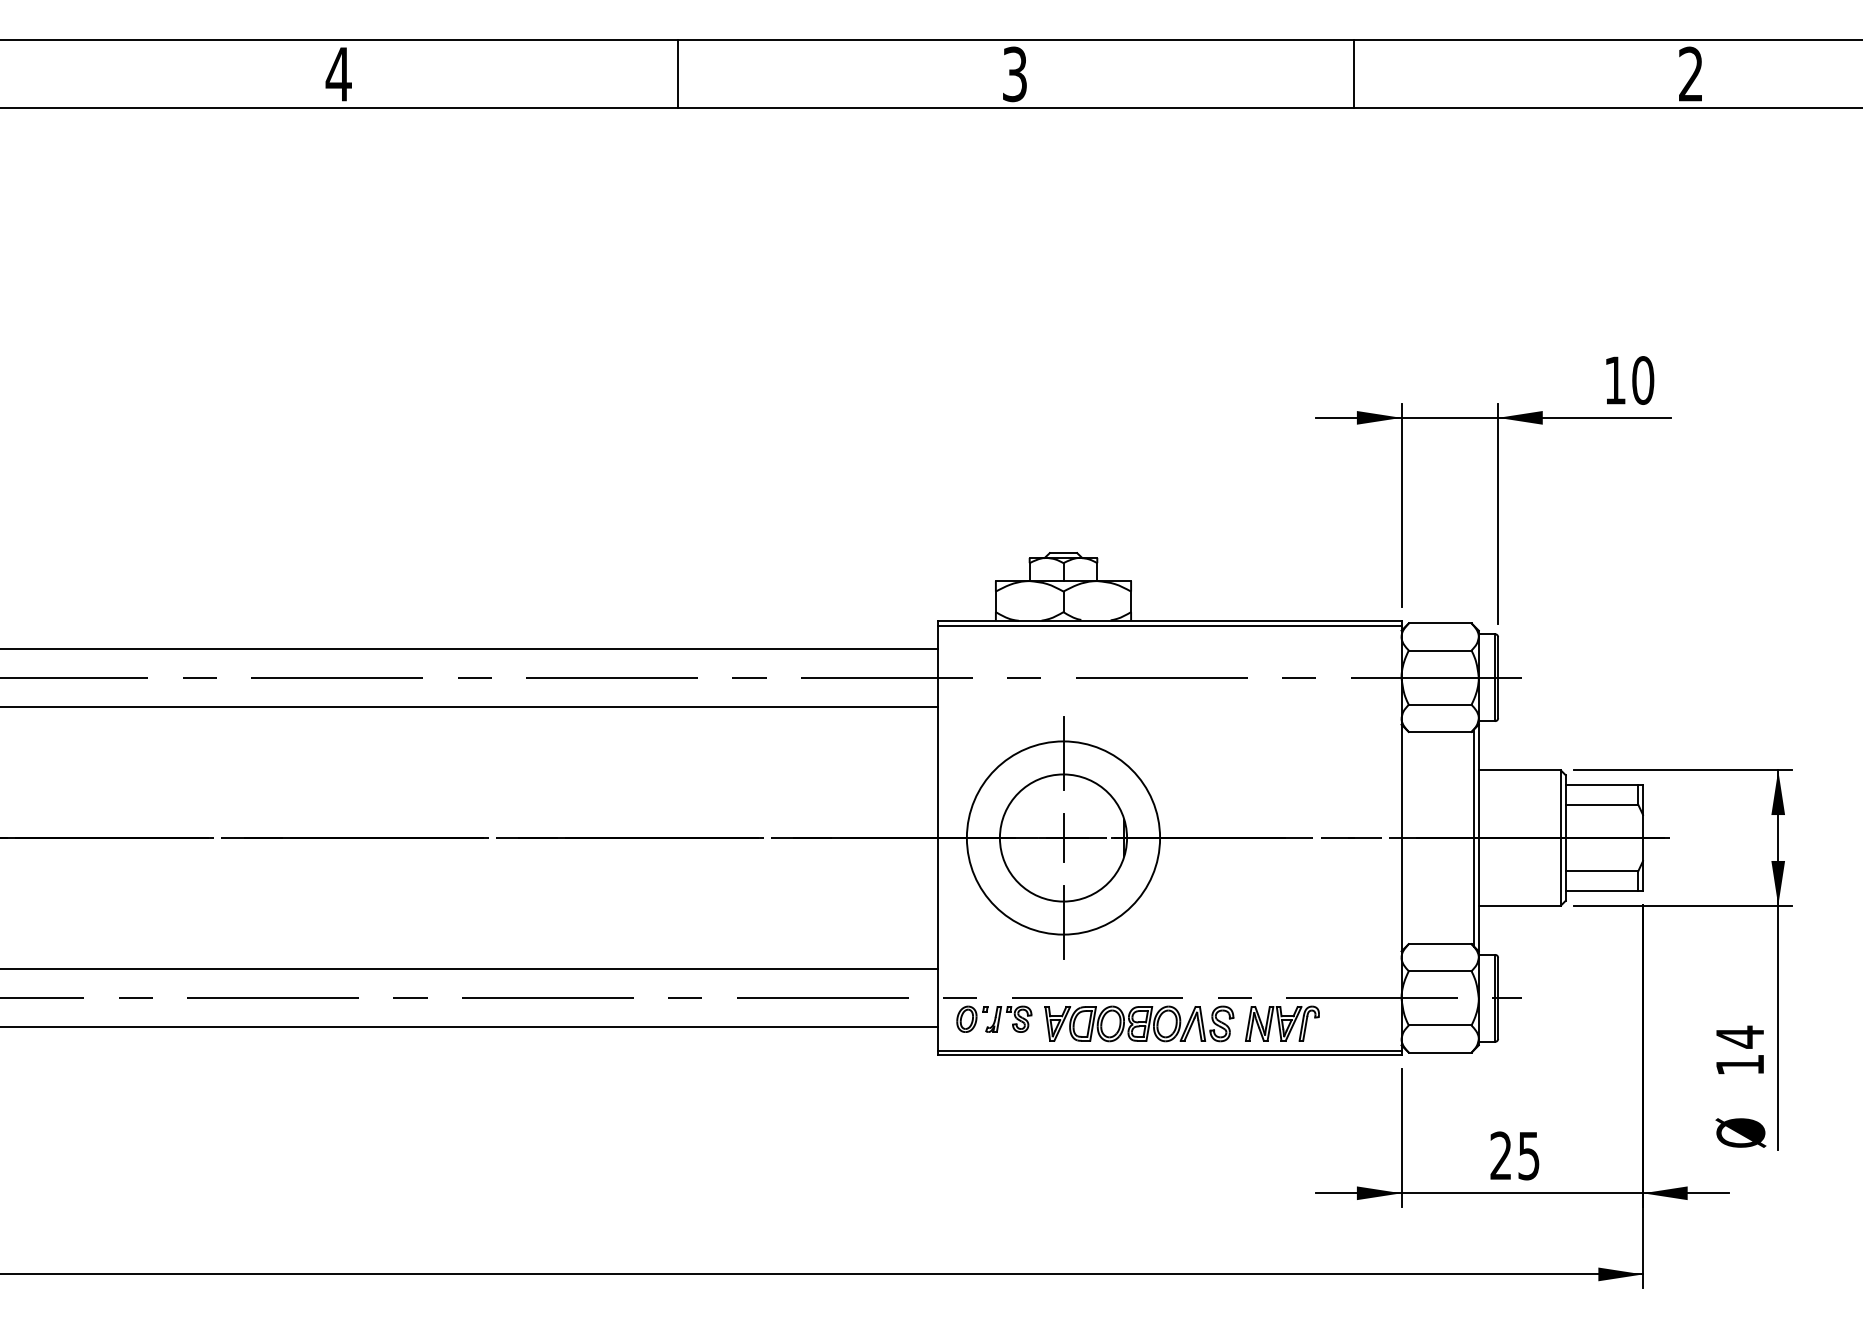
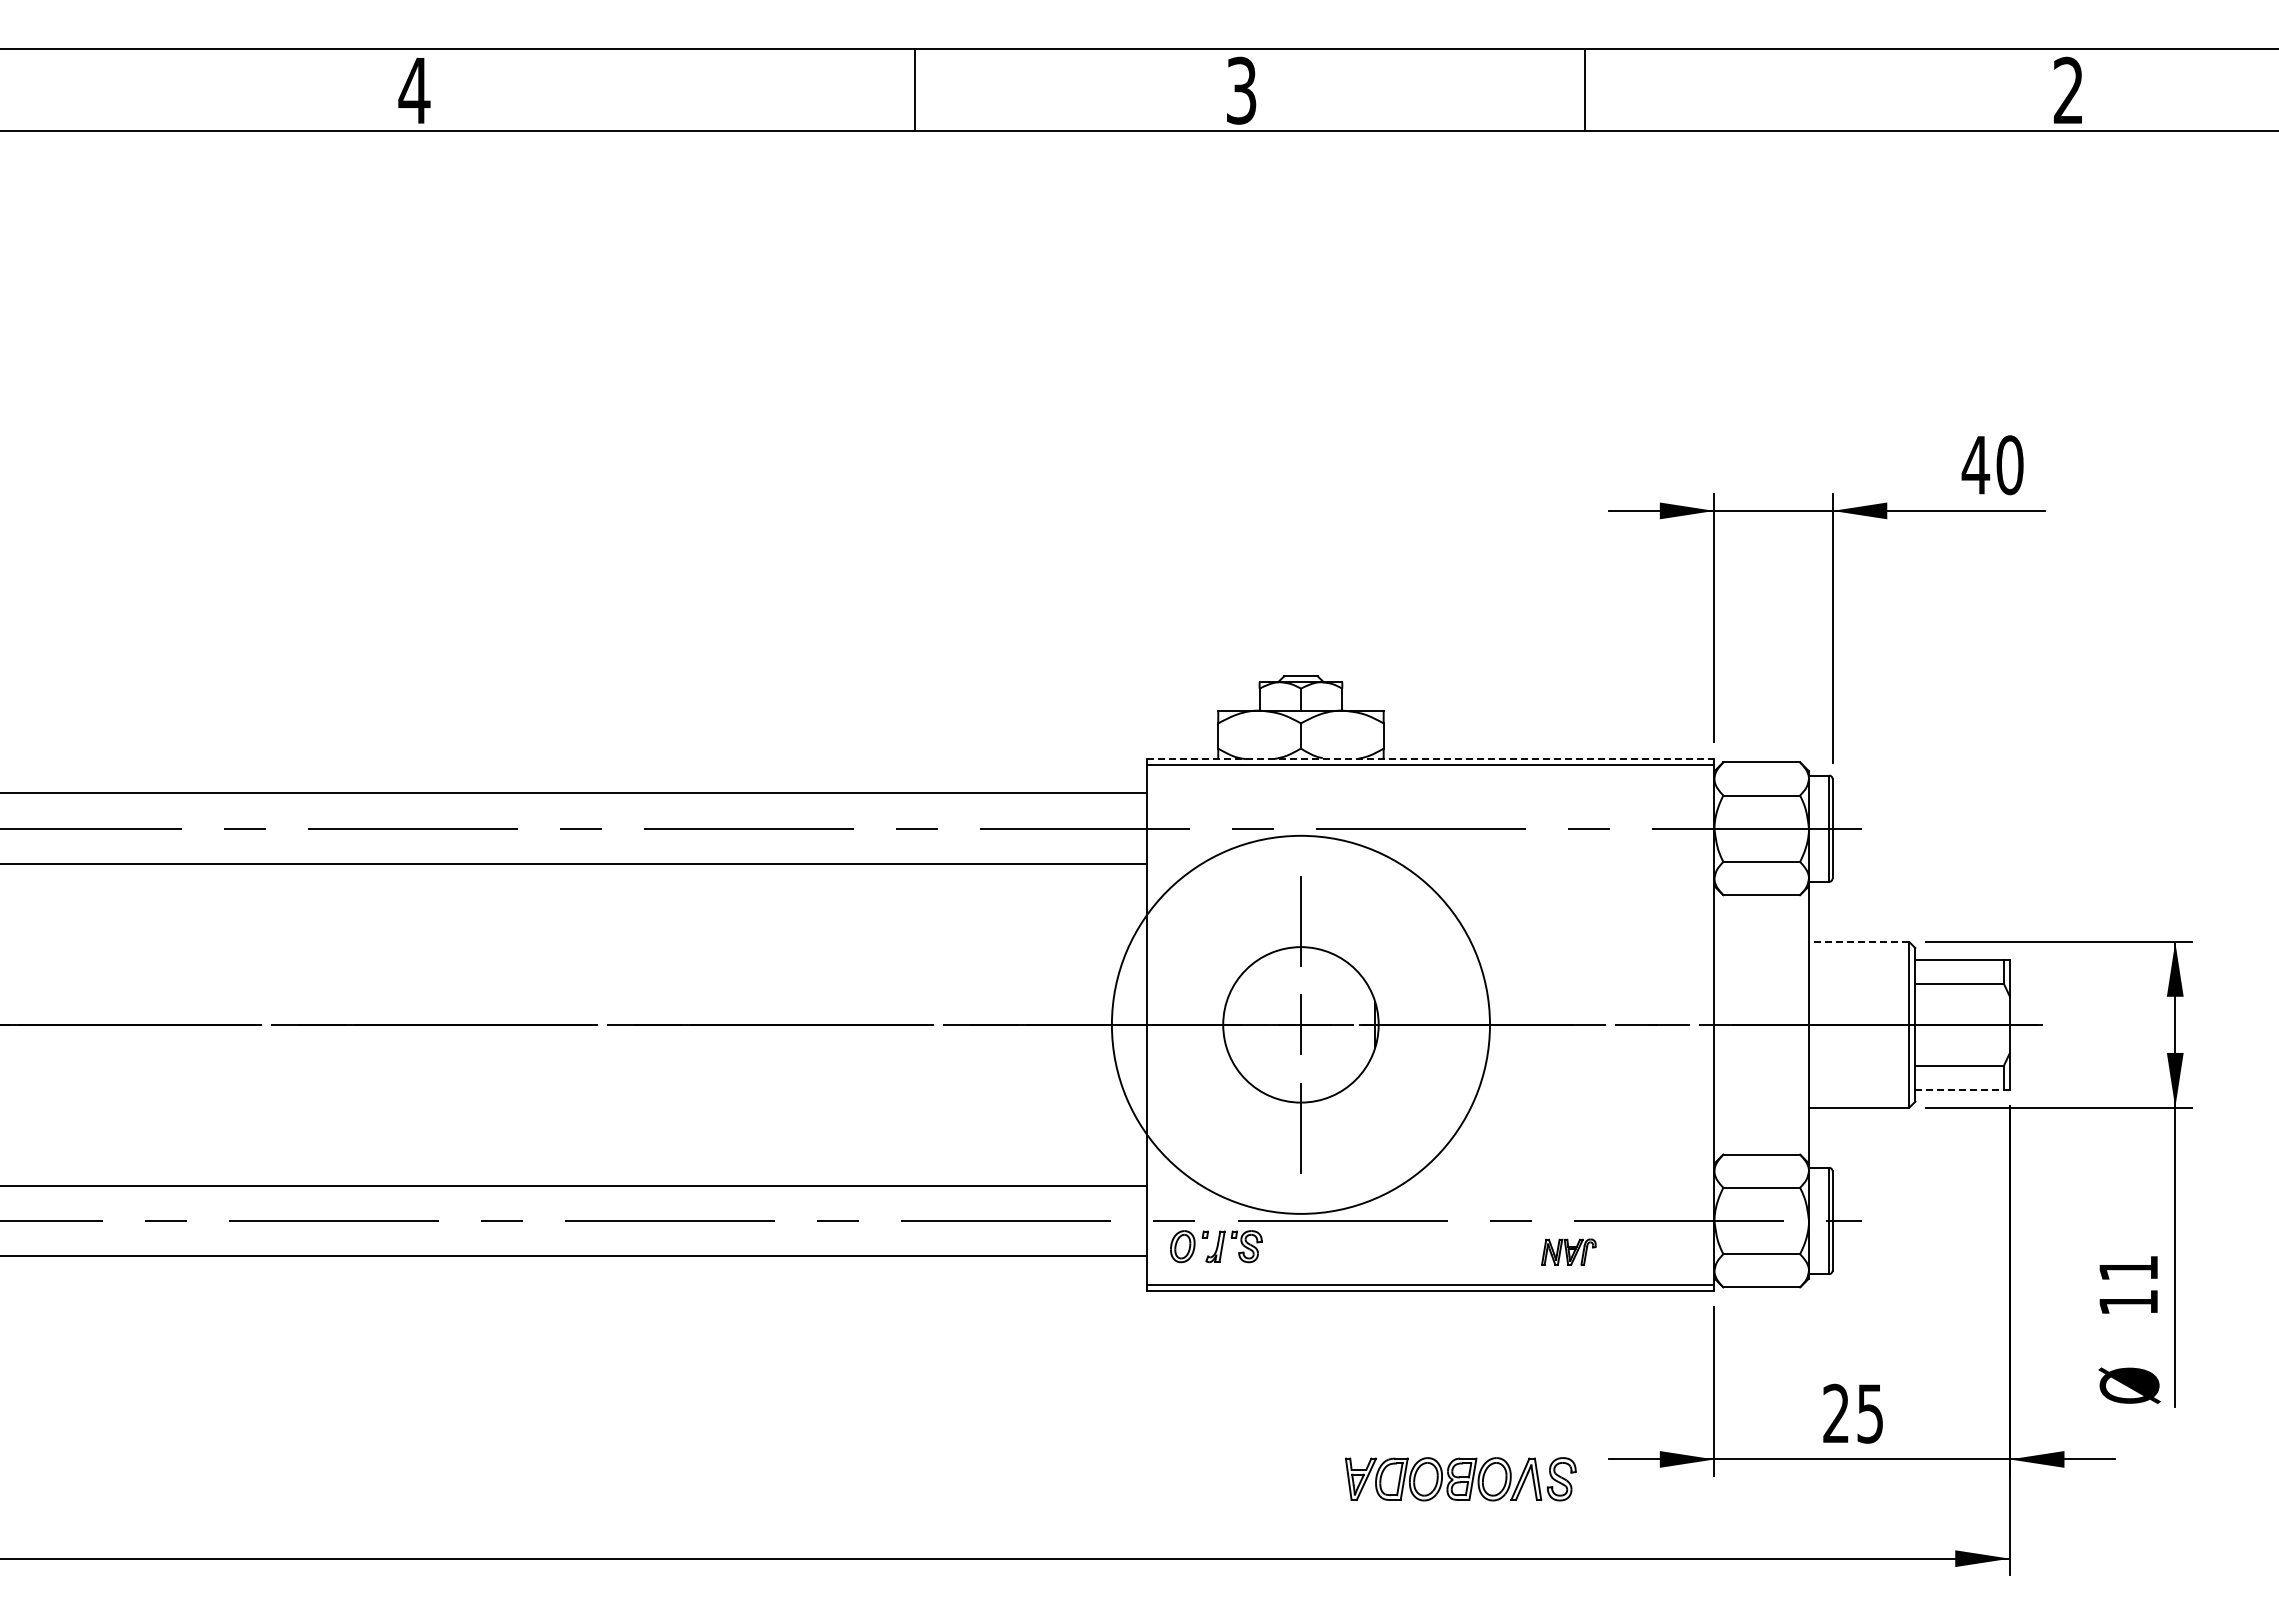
line: (677, 73) -> (914, 89), moved
line: (1353, 73) -> (1584, 89), moved
text: (1614, 380) -> (1975, 465), 10 -> 40
line: (1169, 621) -> (1430, 759), solid -> dashed
line: (1519, 770) -> (1858, 942), solid -> dashed
circle: (1063, 837) -> (1300, 1024), size x1.6
line: (1474, 837) -> (1803, 1024), removed
line: (1602, 890) -> (1960, 1089), solid -> dashed
part: (1282, 1023) -> (1568, 1251), size x0.6
part: (1139, 1024) -> (1460, 1479), moved
text: (1740, 1037) -> (2128, 1268), 14 -> 11

